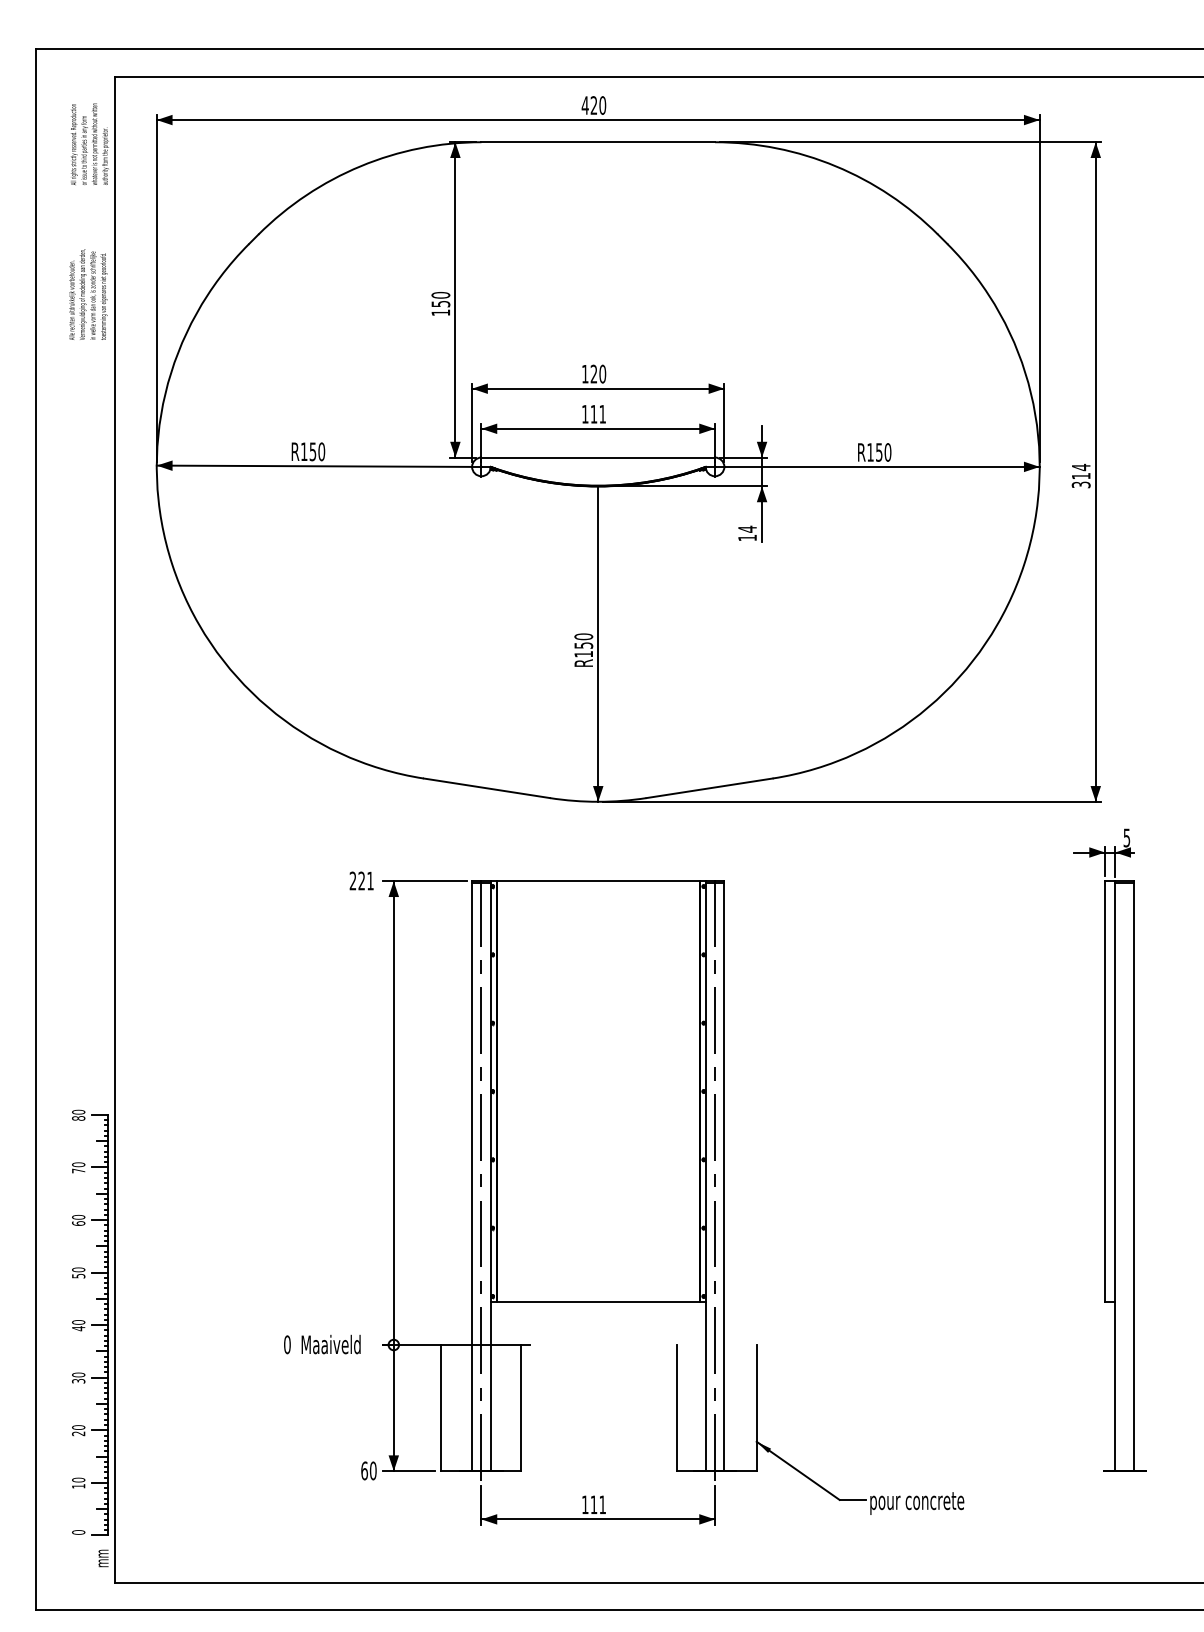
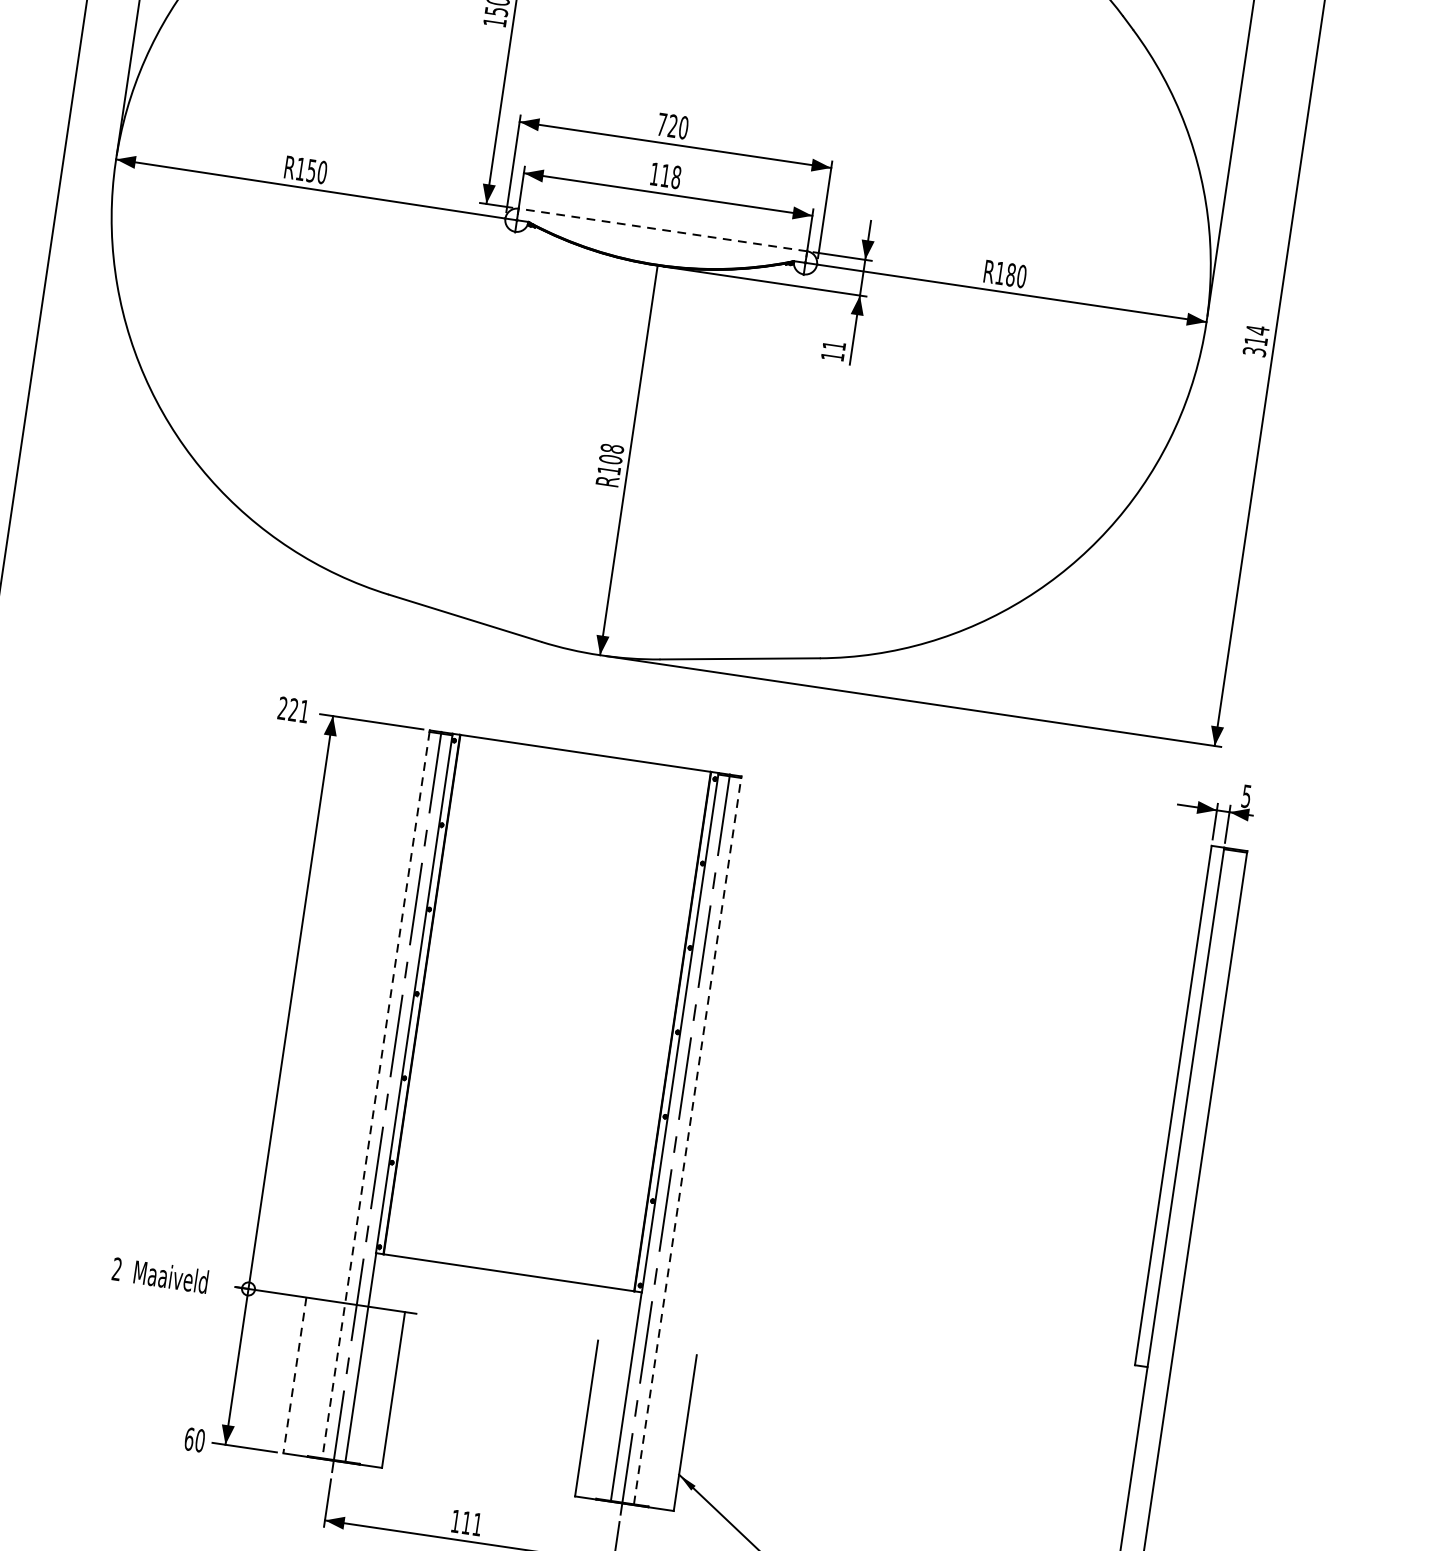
text: (585, 374) -> (662, 125), 120 -> 720
text: (602, 413) -> (676, 176), 111 -> 118
text: (878, 452) -> (1010, 274), R150 -> R180
line: (598, 457) -> (663, 229), solid -> dashed
text: (747, 528) -> (834, 344), 14 -> 11
text: (583, 640) -> (611, 453), R150 -> R108
line: (472, 1176) -> (376, 1095), solid -> dashed
line: (724, 1176) -> (687, 1141), solid -> dashed
text: (287, 1344) -> (117, 1268), 0 -> 2
line: (440, 1408) -> (294, 1375), solid -> dashed

